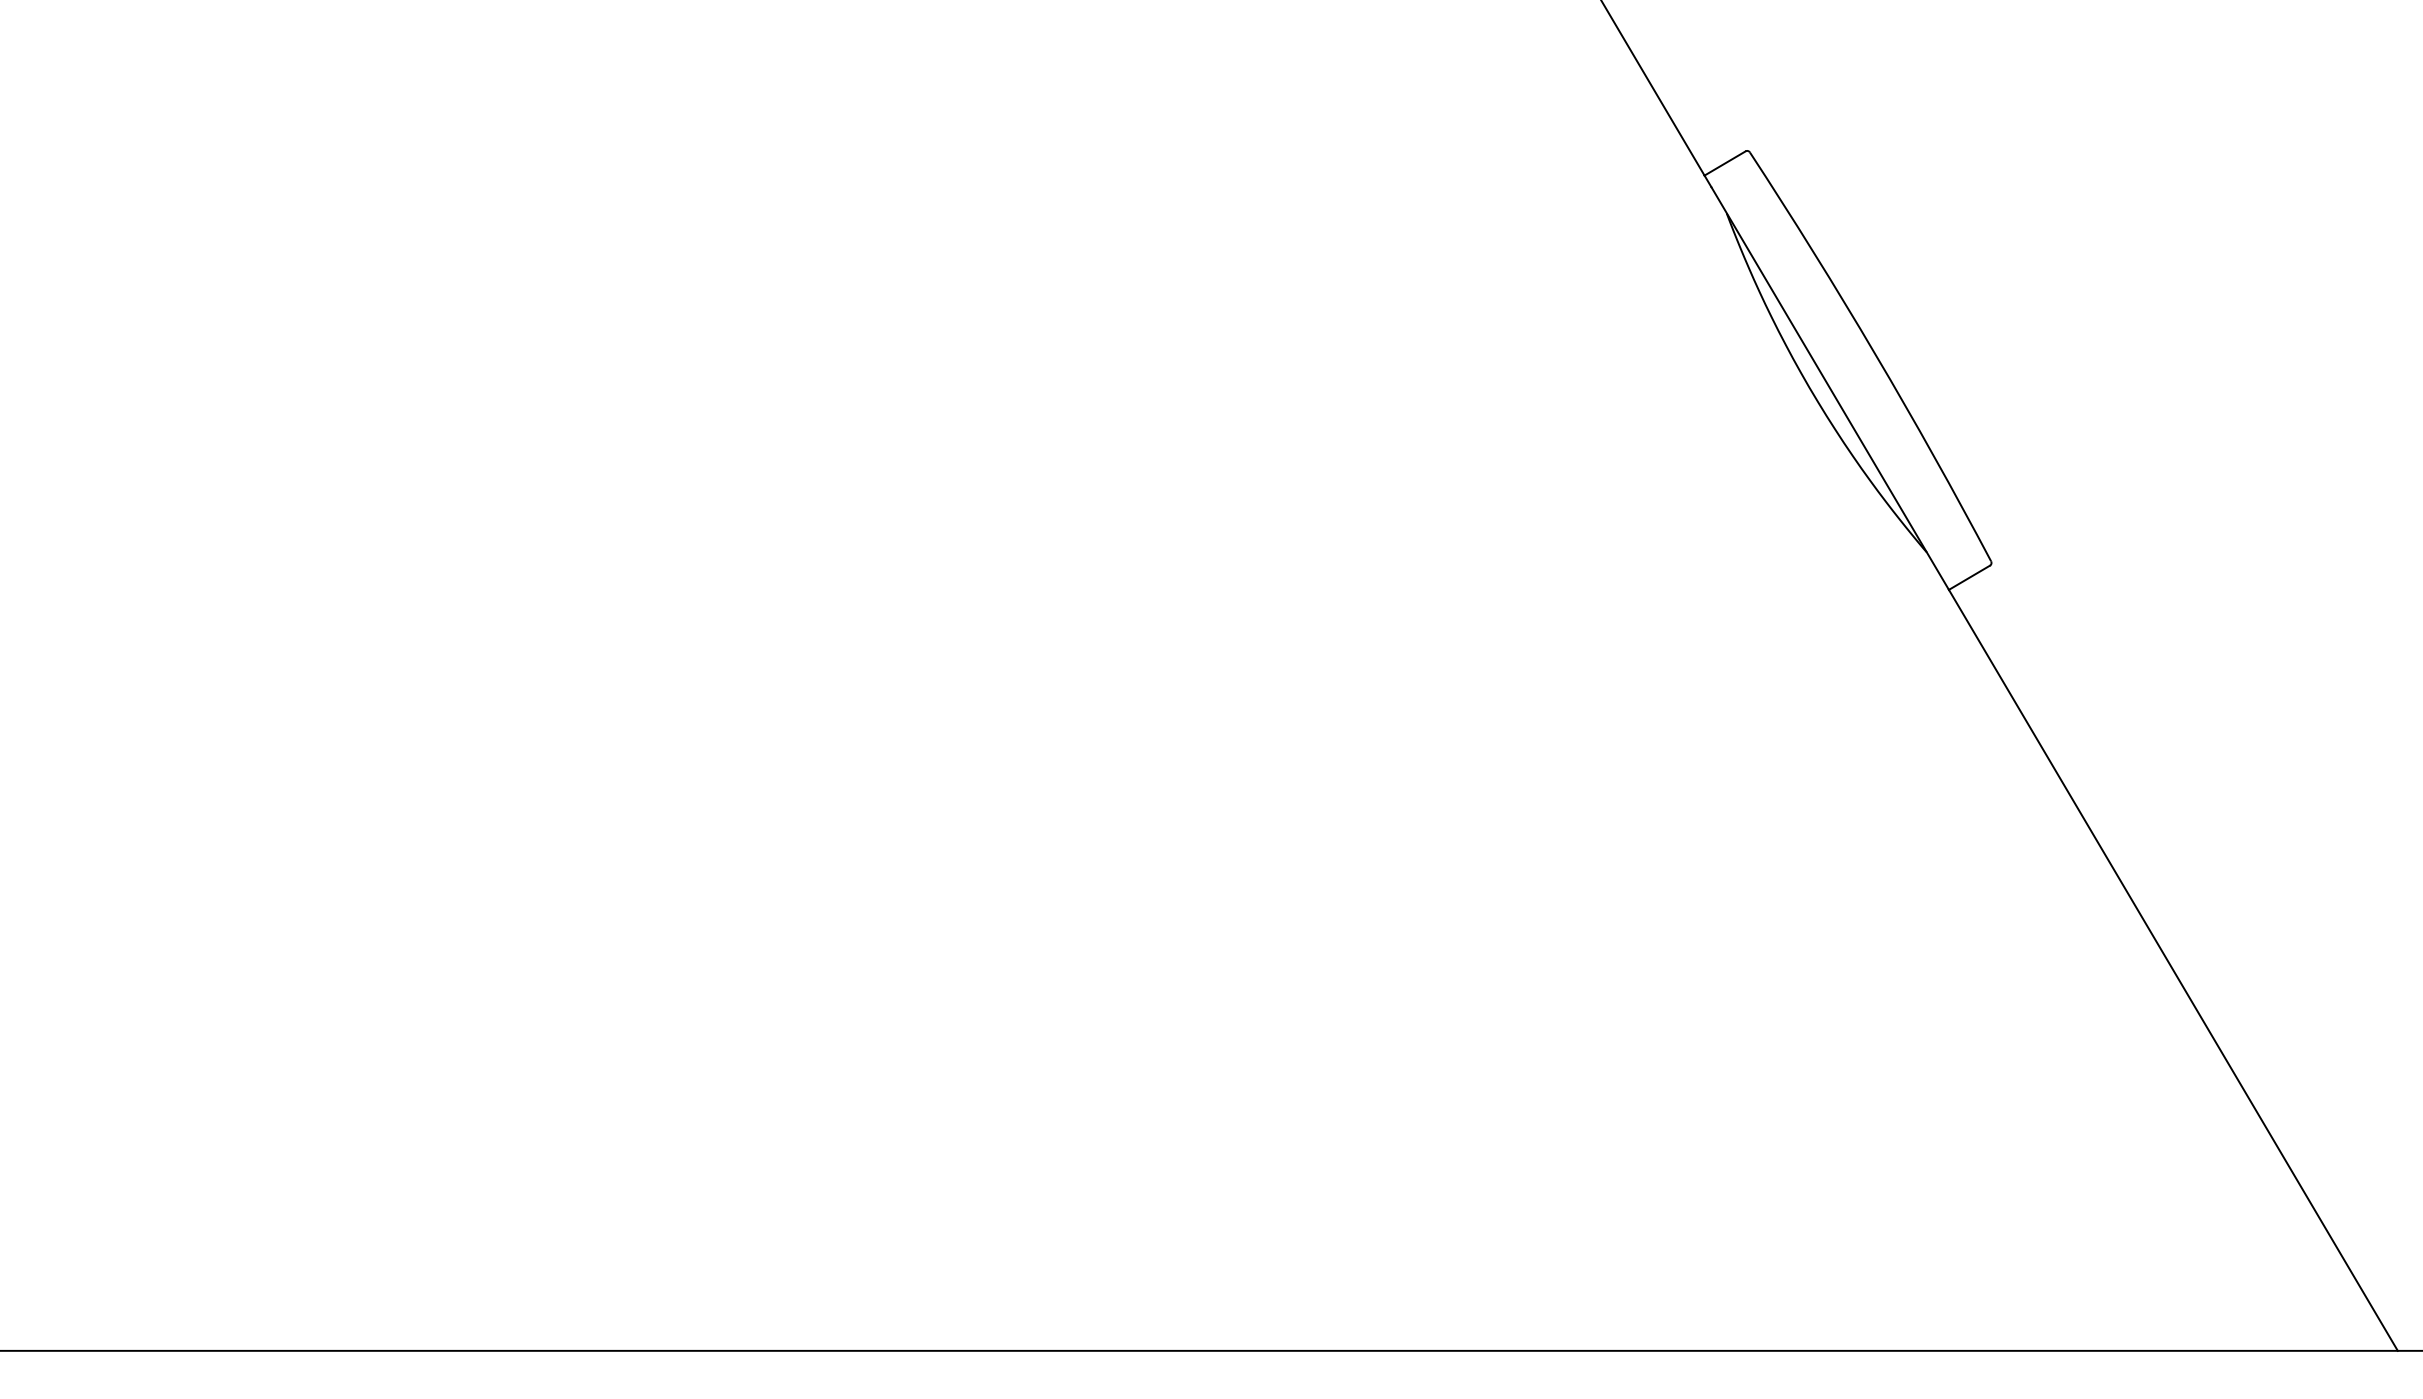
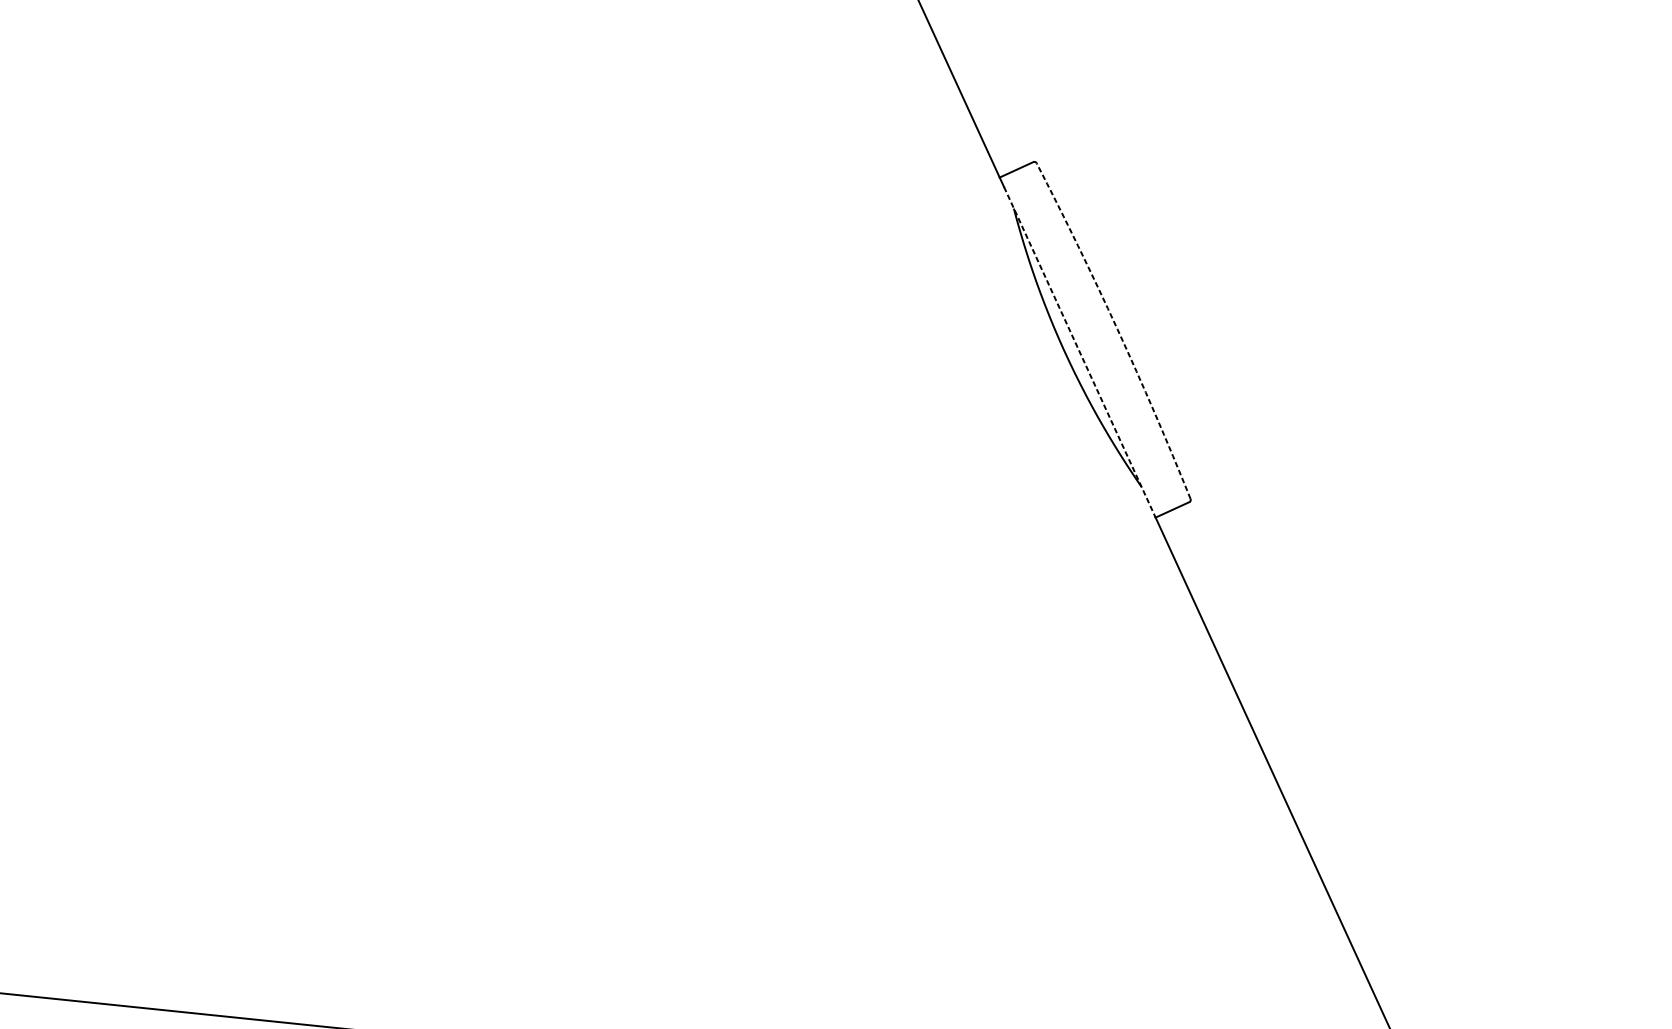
arc: (1875, 354) -> (1117, 329), solid -> dashed
line: (1830, 388) -> (1080, 352), solid -> dashed

